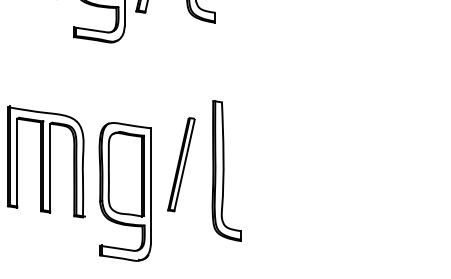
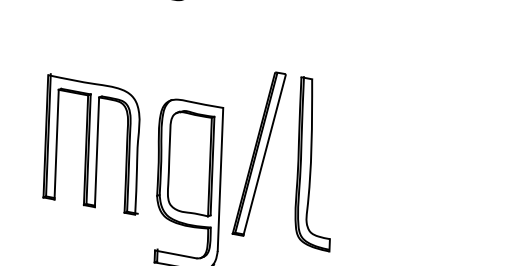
part: (181, 164) -> (259, 154), size x1.43

